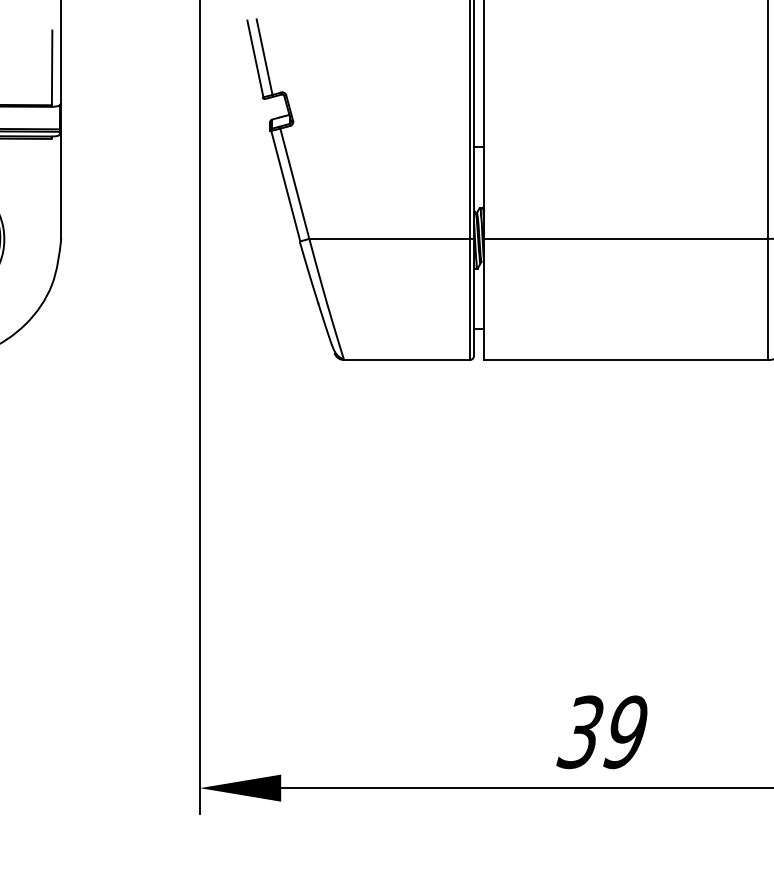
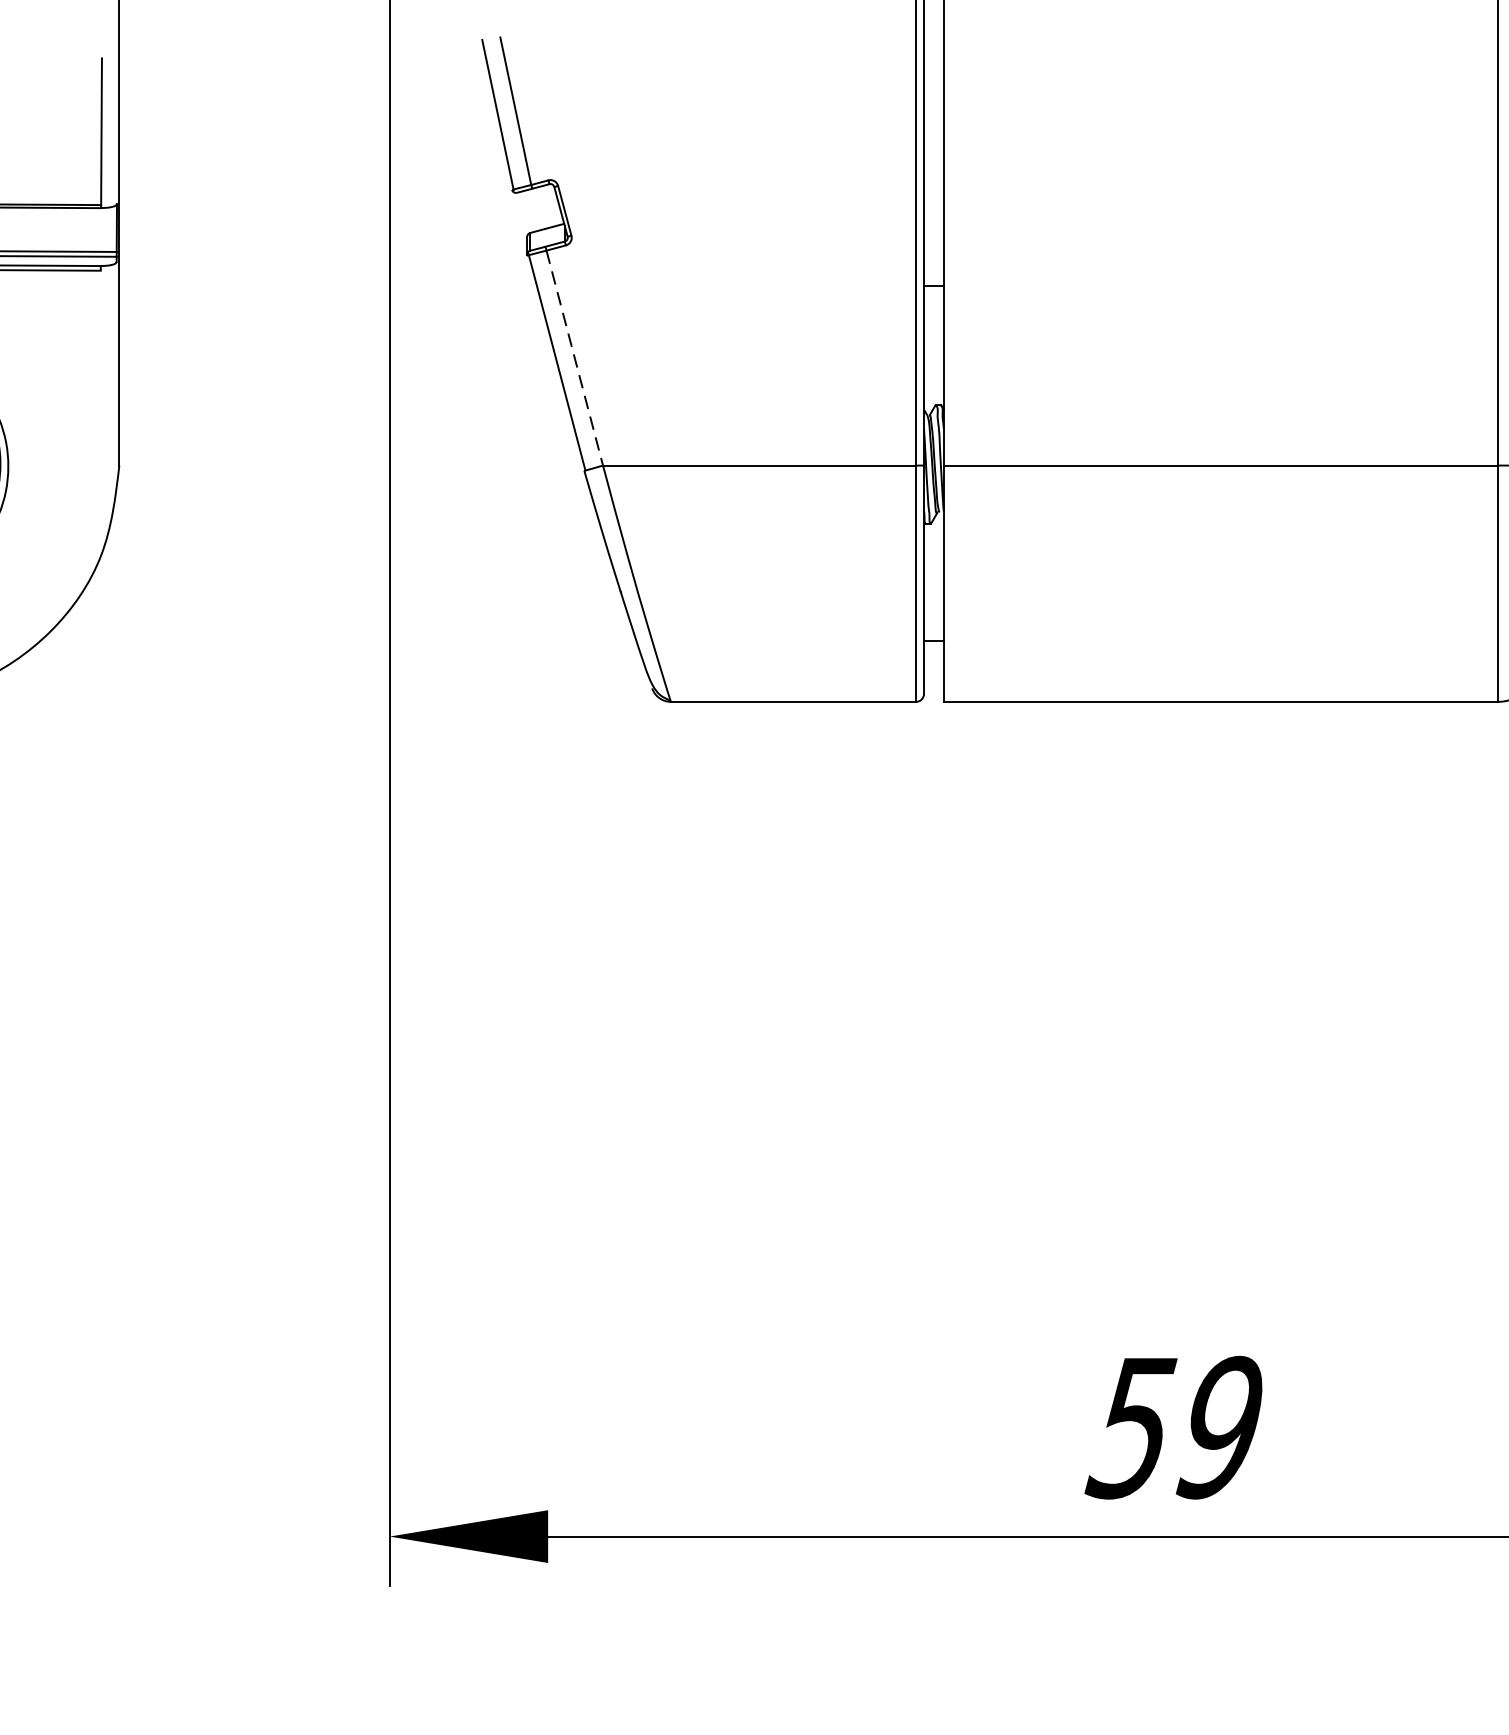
line: (294, 183) -> (574, 357), solid -> dashed
text: (579, 731) -> (1129, 1426), 39 -> 59

